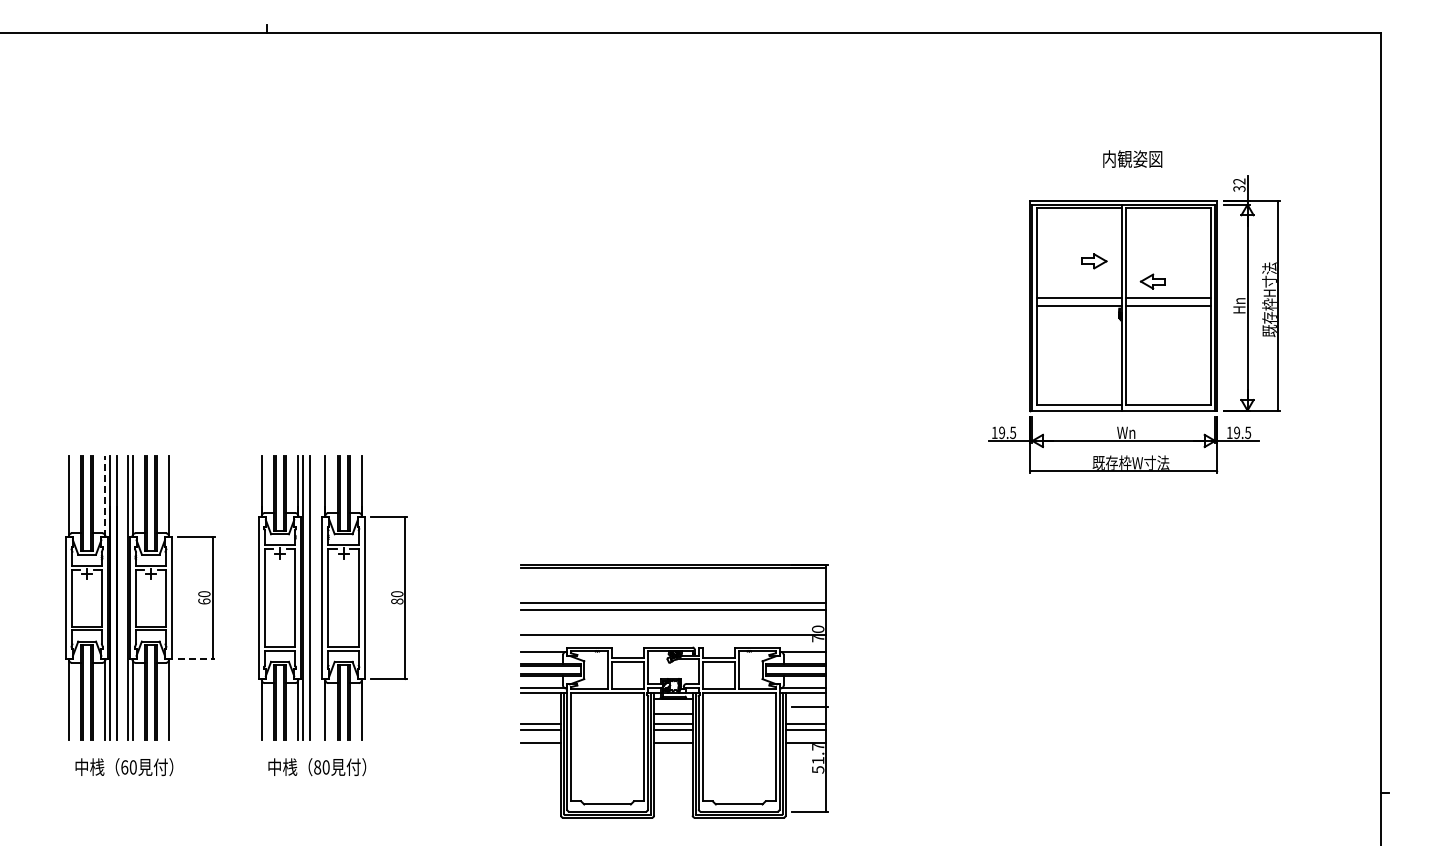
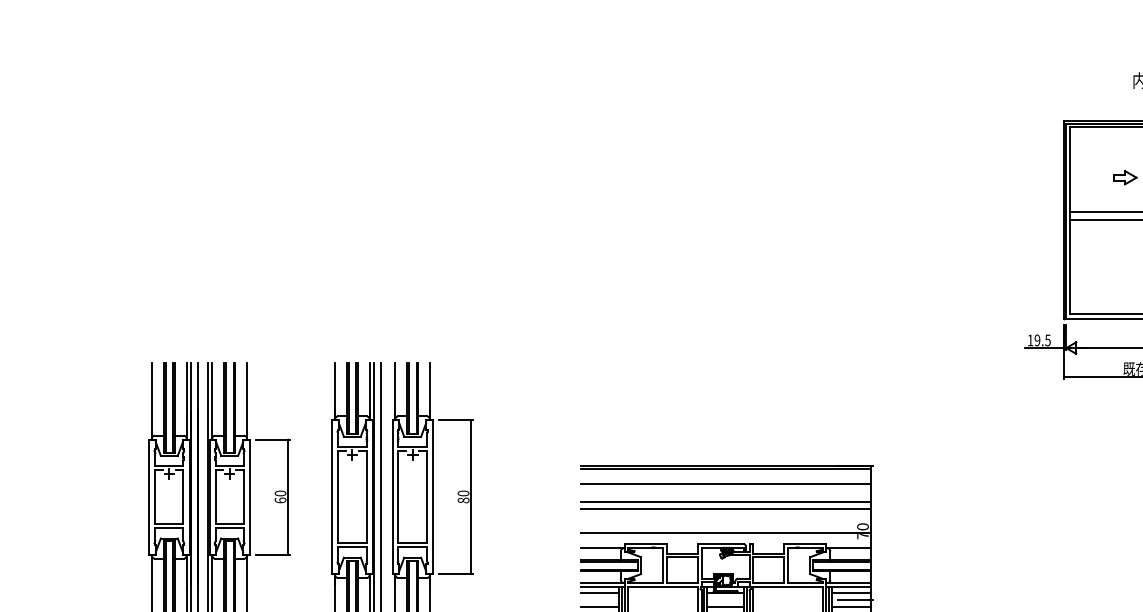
line: (105, 496) -> (186, 400), dashed -> solid
line: (673, 583) -> (725, 483), added
line: (196, 658) -> (273, 554), dashed -> solid
line: (540, 698) -> (599, 592), added
line: (805, 698) -> (850, 592), added
line: (540, 713) -> (599, 606), added
line: (805, 713) -> (850, 606), added

